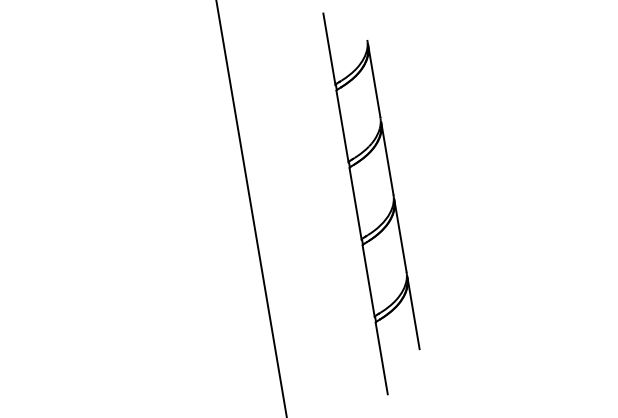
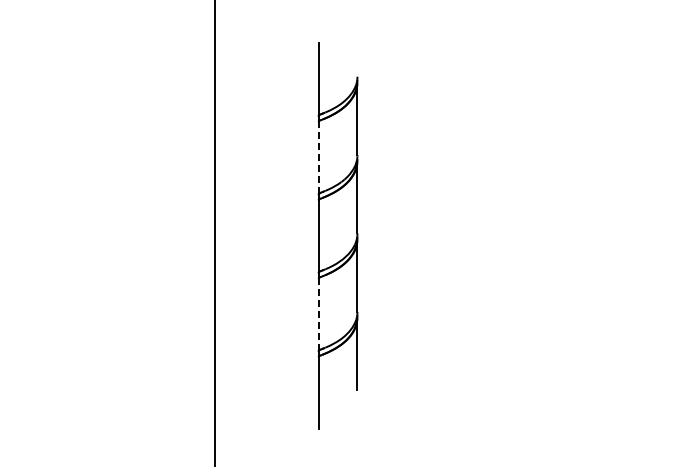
line: (342, 126) -> (318, 157), solid -> dashed
line: (368, 280) -> (318, 314), solid -> dashed

